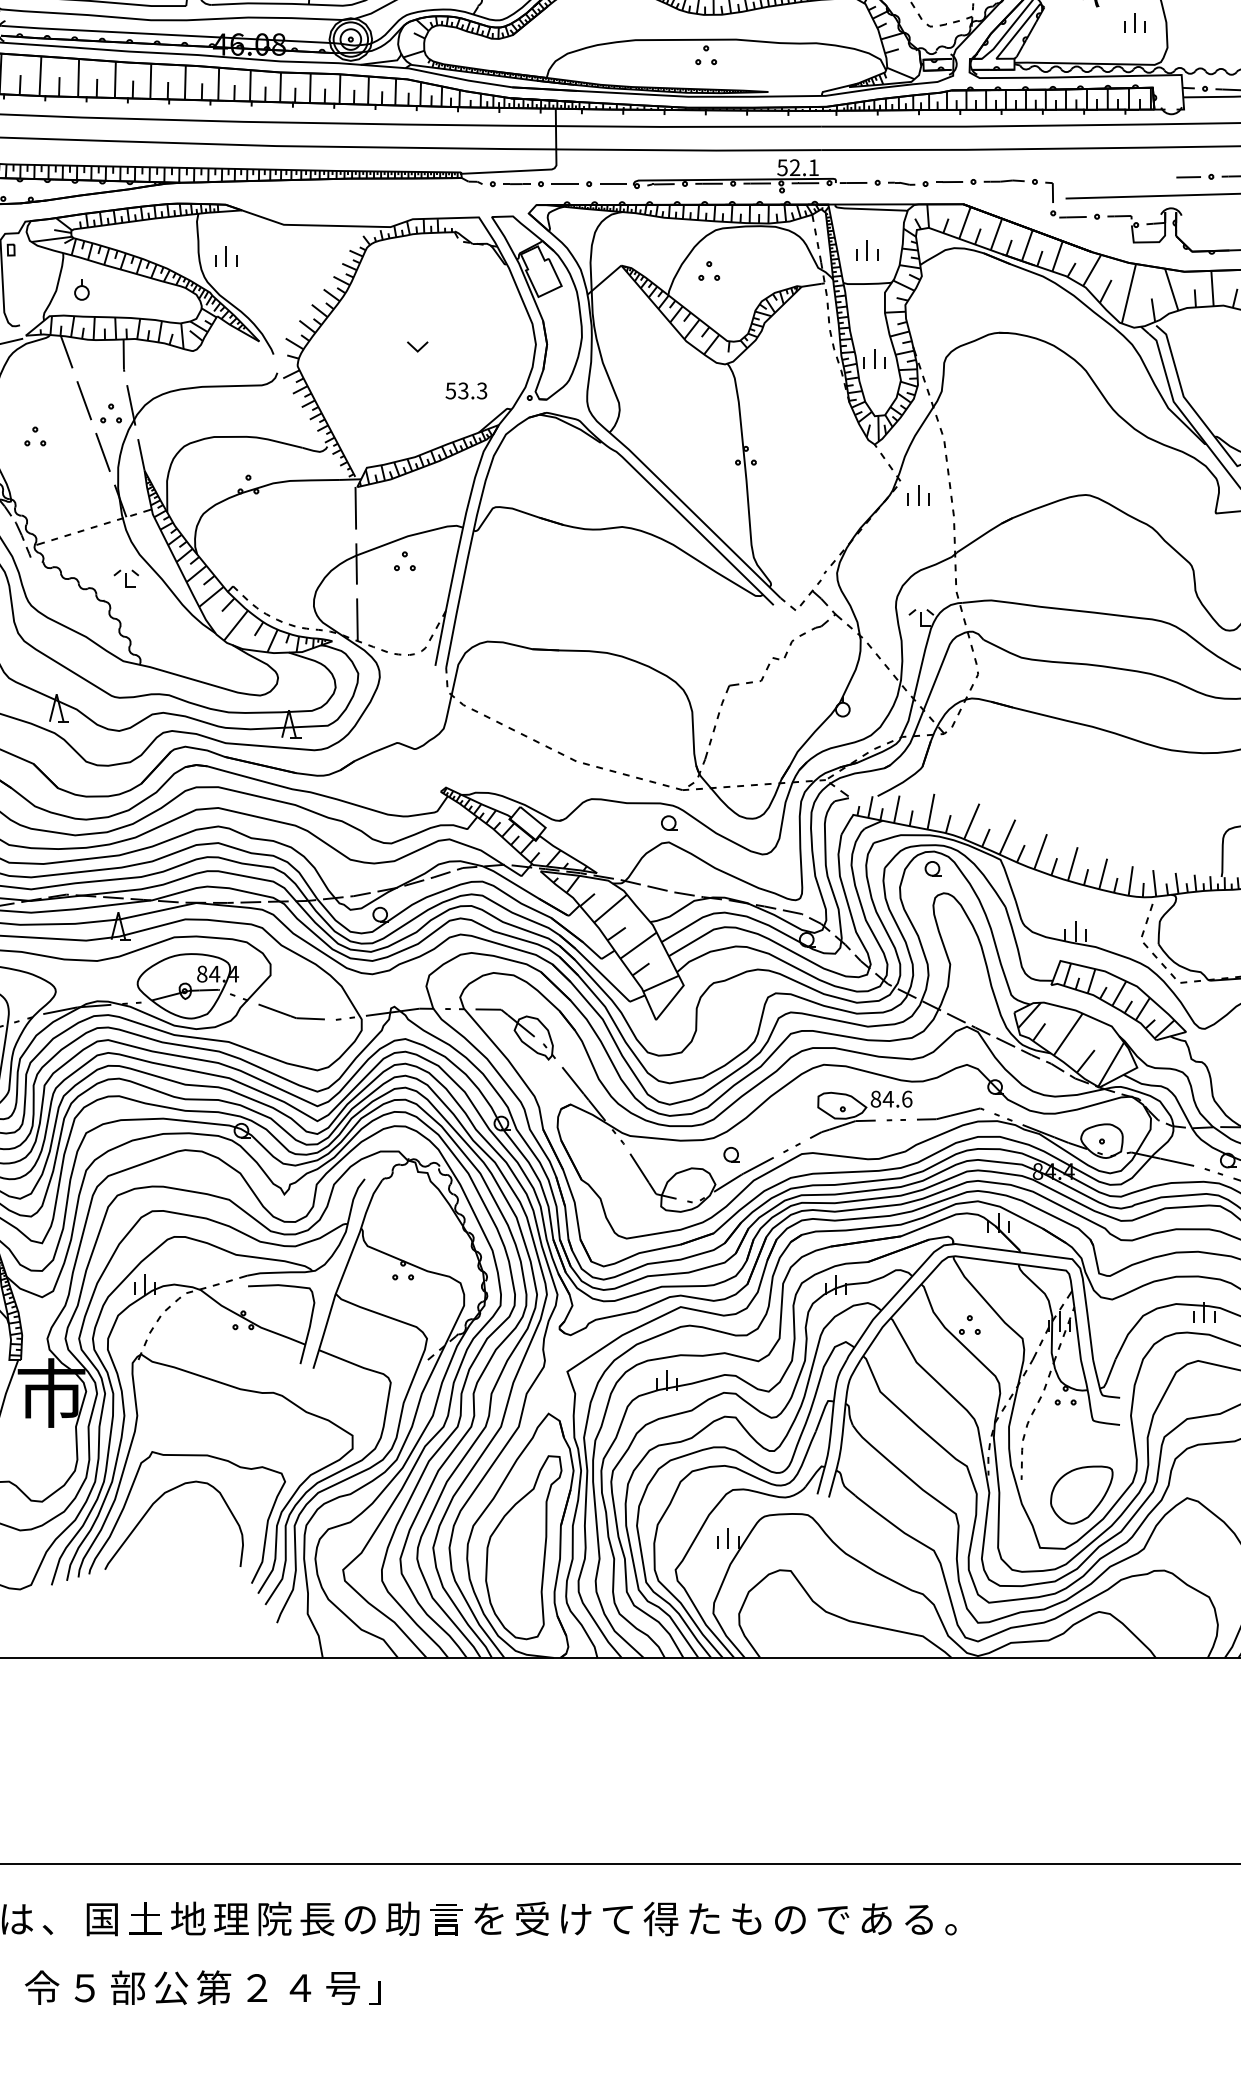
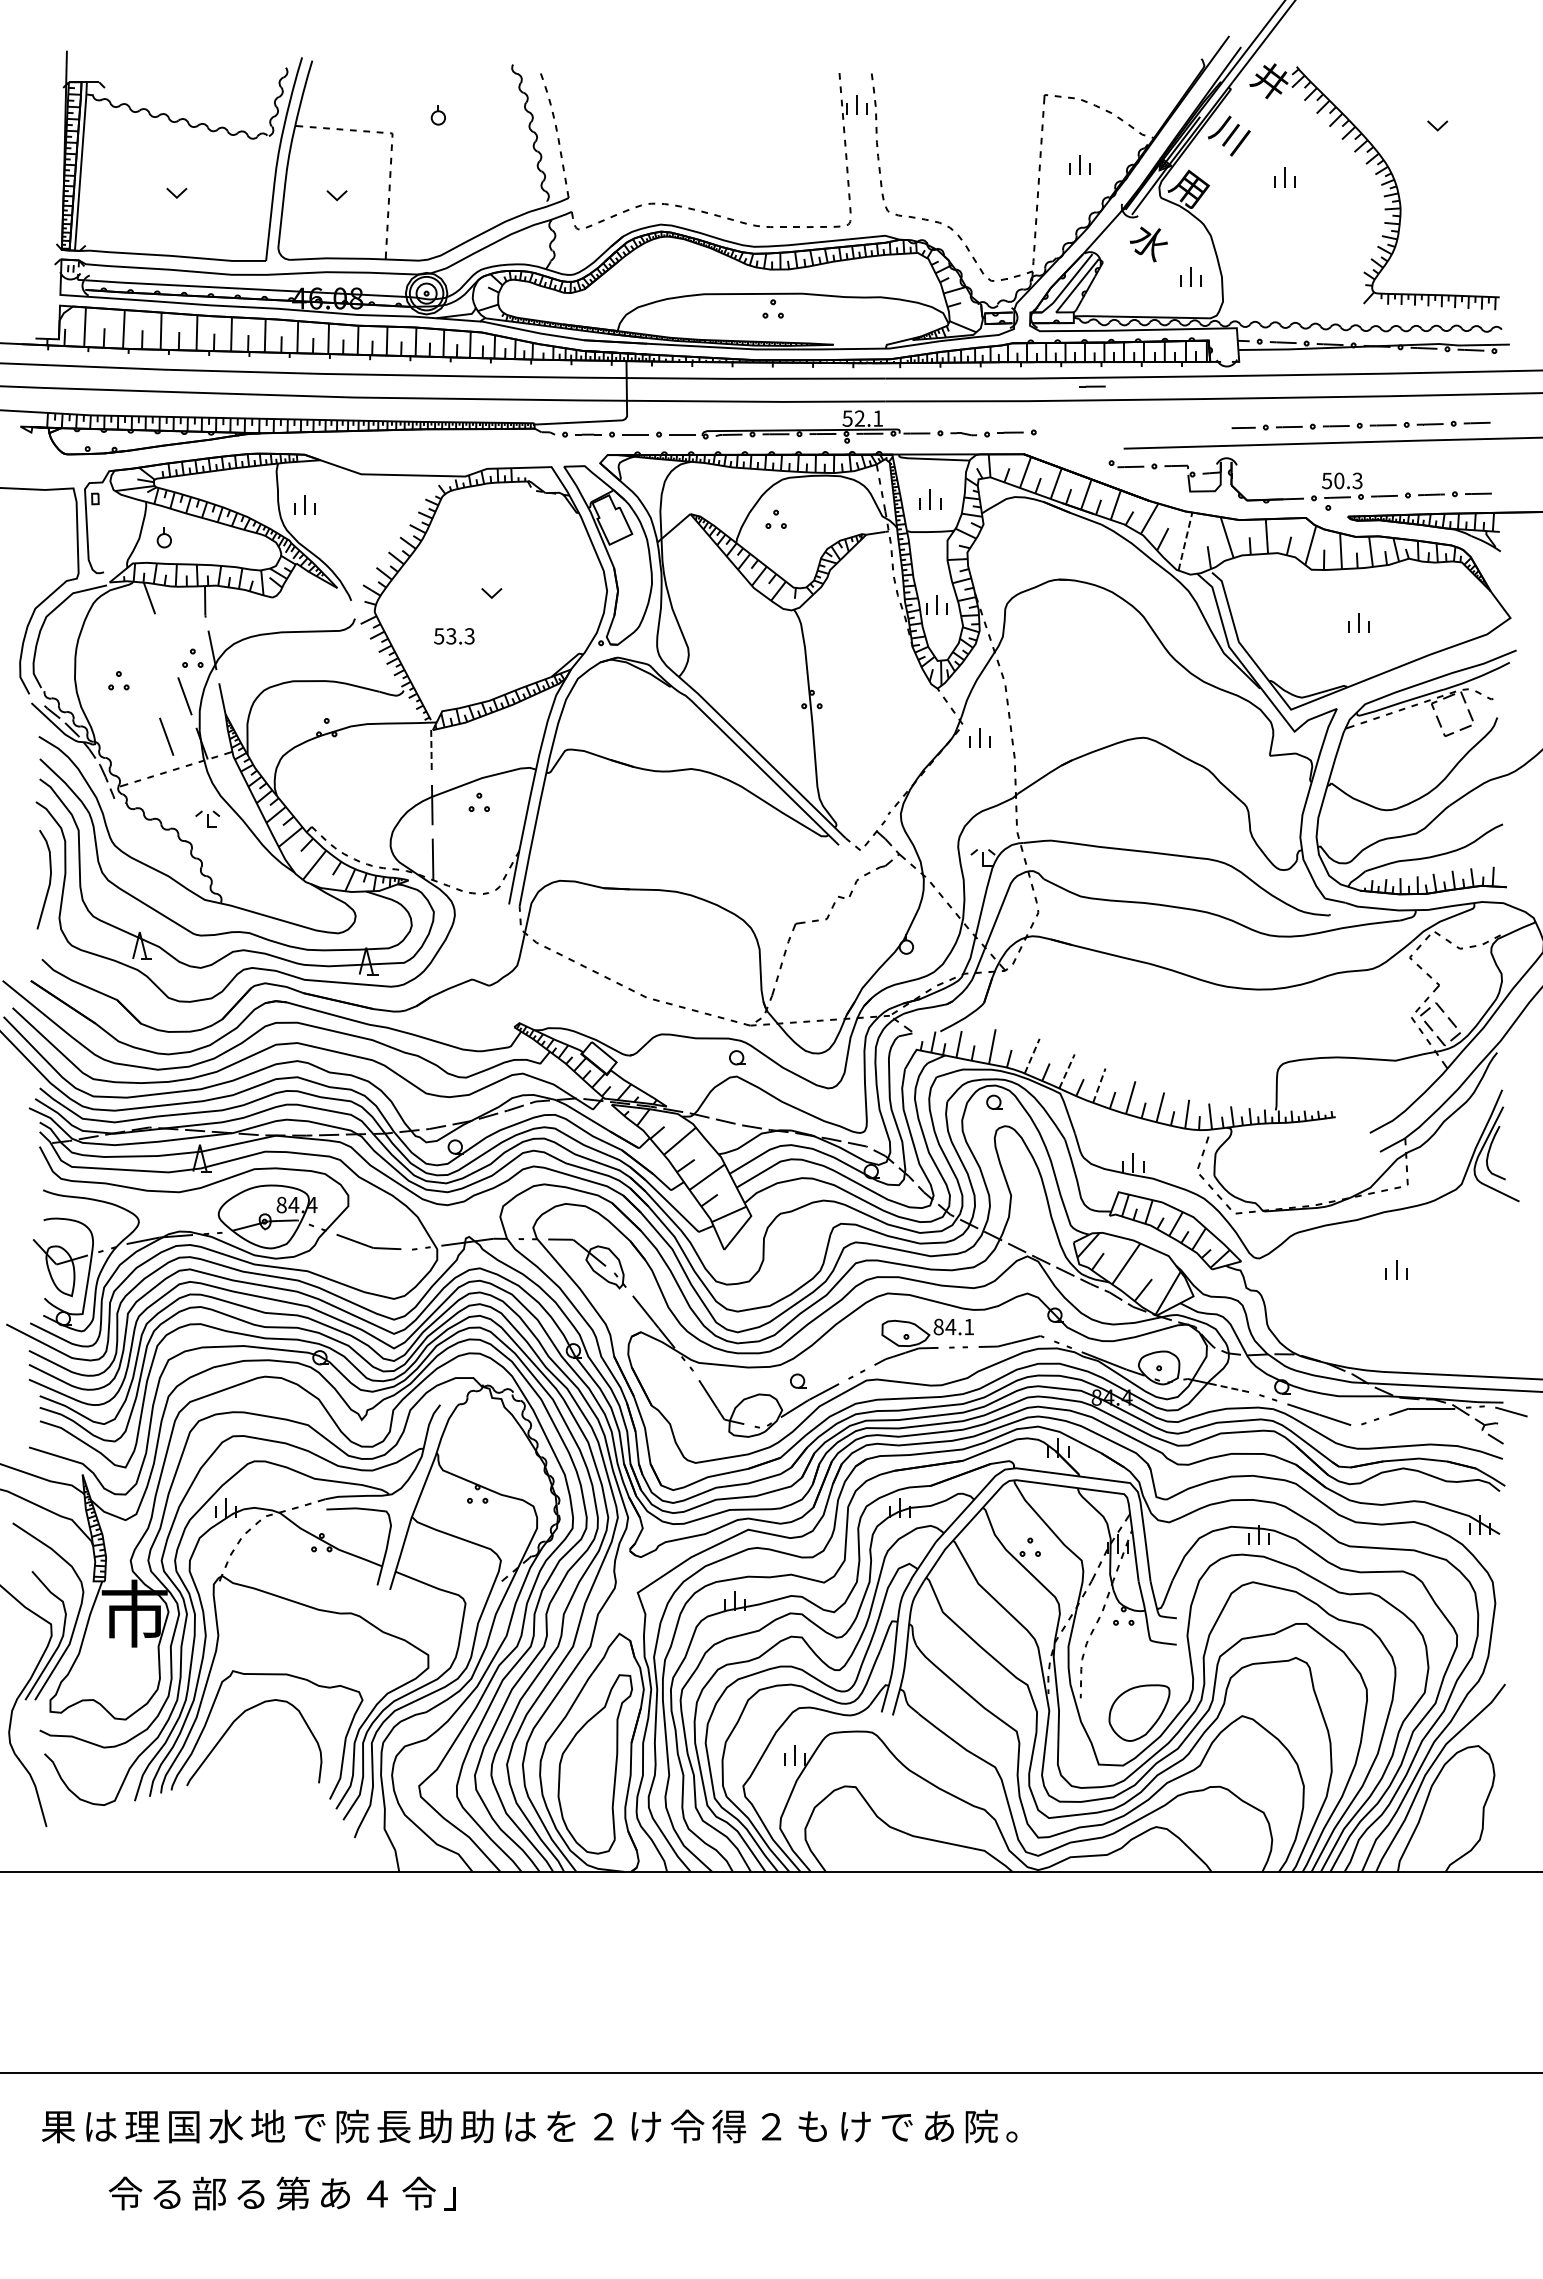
line: (1033, 134) -> (1092, 386), added
part: (1019, 181) -> (1078, 432), removed
line: (1128, 293) -> (1185, 541), solid -> dashed
text: (466, 391) -> (454, 636), moved
line: (84, 400) -> (166, 736), moved
line: (355, 508) -> (431, 750), solid -> dashed
line: (972, 821) -> (1032, 1056), solid -> dashed
line: (1007, 837) -> (1067, 1071), solid -> dashed
line: (1040, 851) -> (1099, 1085), solid -> dashed
text: (907, 1098) -> (969, 1326), 84.6 -> 84.1
line: (1177, 1162) -> (1232, 1388), solid -> dashed
text: (532, 1917) -> (603, 2125), 受 -> ２
text: (59, 1918) -> (142, 2126), 、 -> 理
text: (145, 1918) -> (226, 2126), 土 -> 水
text: (231, 1918) -> (310, 2126), 理 -> で
text: (359, 1918) -> (435, 2126), の -> 助
text: (618, 1918) -> (687, 2126), て -> 令
text: (704, 1918) -> (771, 2126), た -> ２
text: (790, 1918) -> (855, 2126), の -> け
text: (919, 1918) -> (981, 2126), る -> 院
text: (447, 1919) -> (520, 2127), 言 -> は
text: (257, 1987) -> (335, 2193), ２ -> あ
text: (342, 1987) -> (418, 2193), 号 -> 令
text: (84, 1988) -> (166, 2194), ５ -> る
text: (171, 1988) -> (251, 2194), 公 -> る

